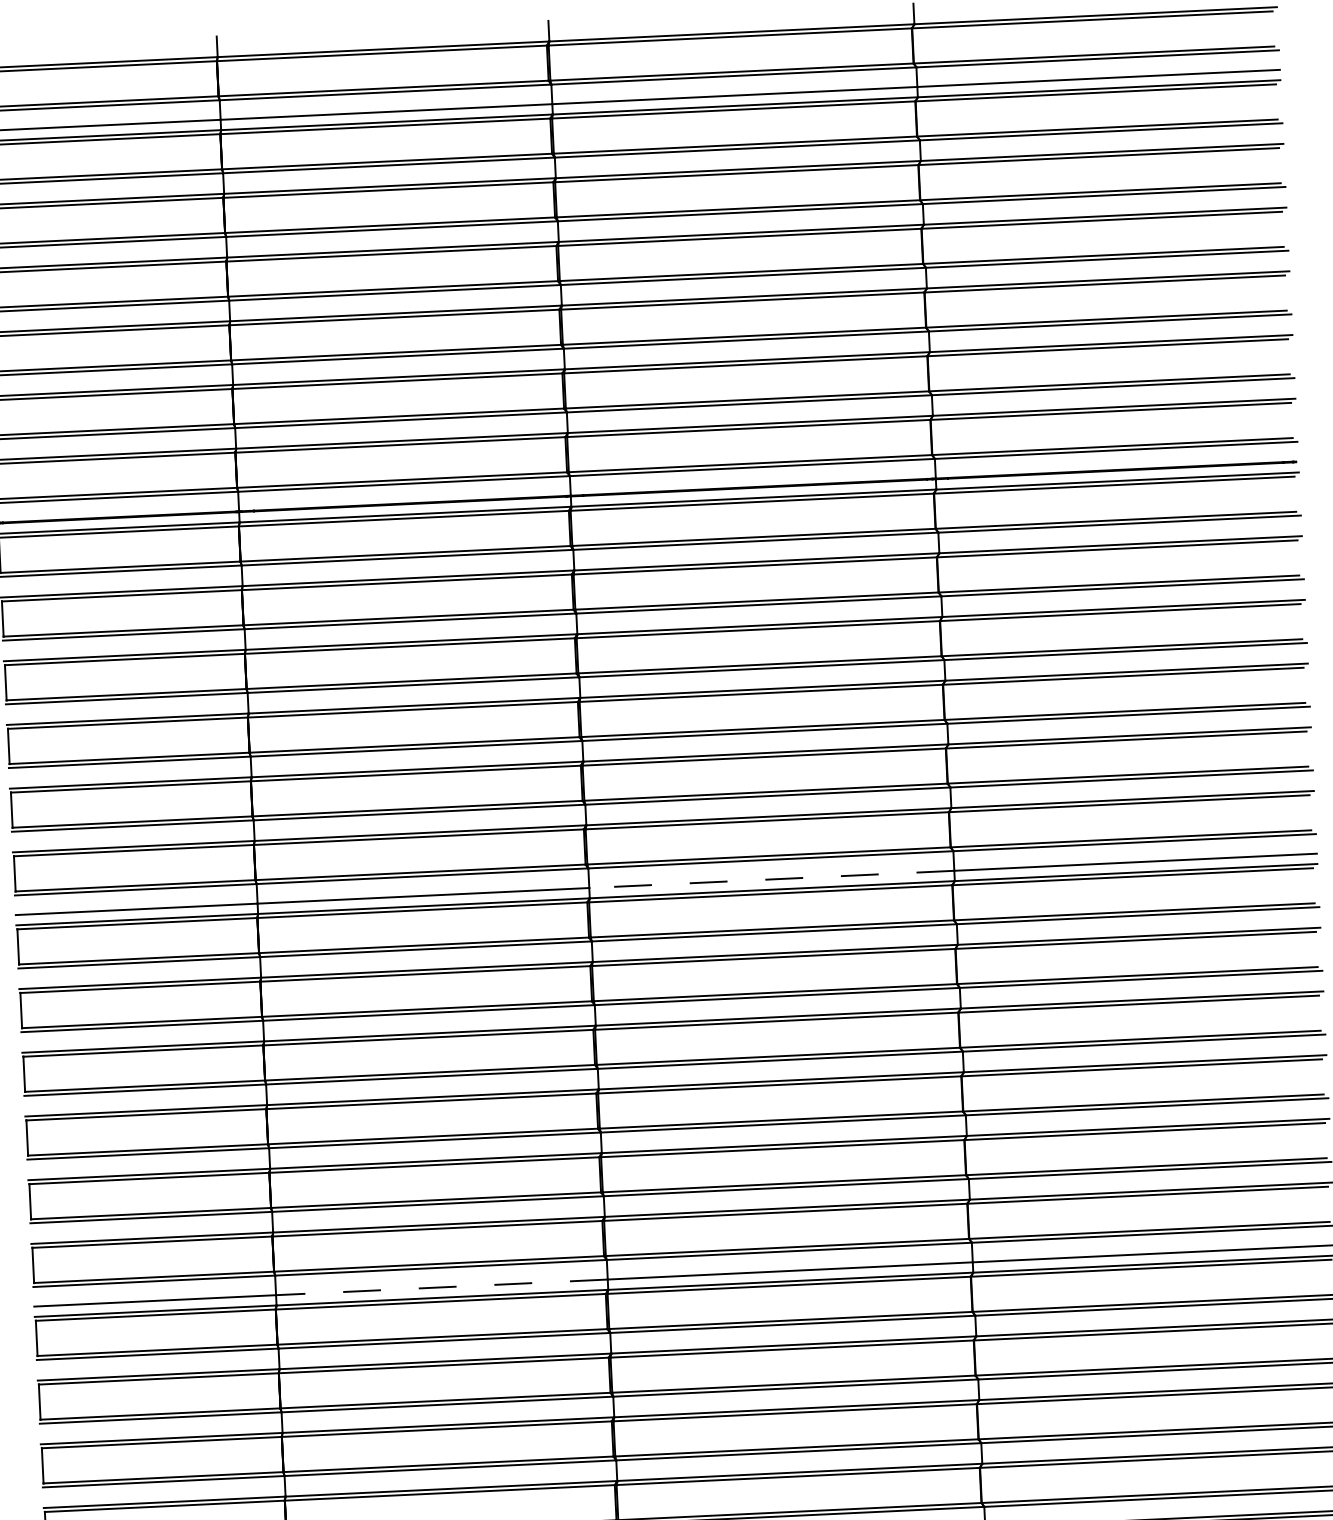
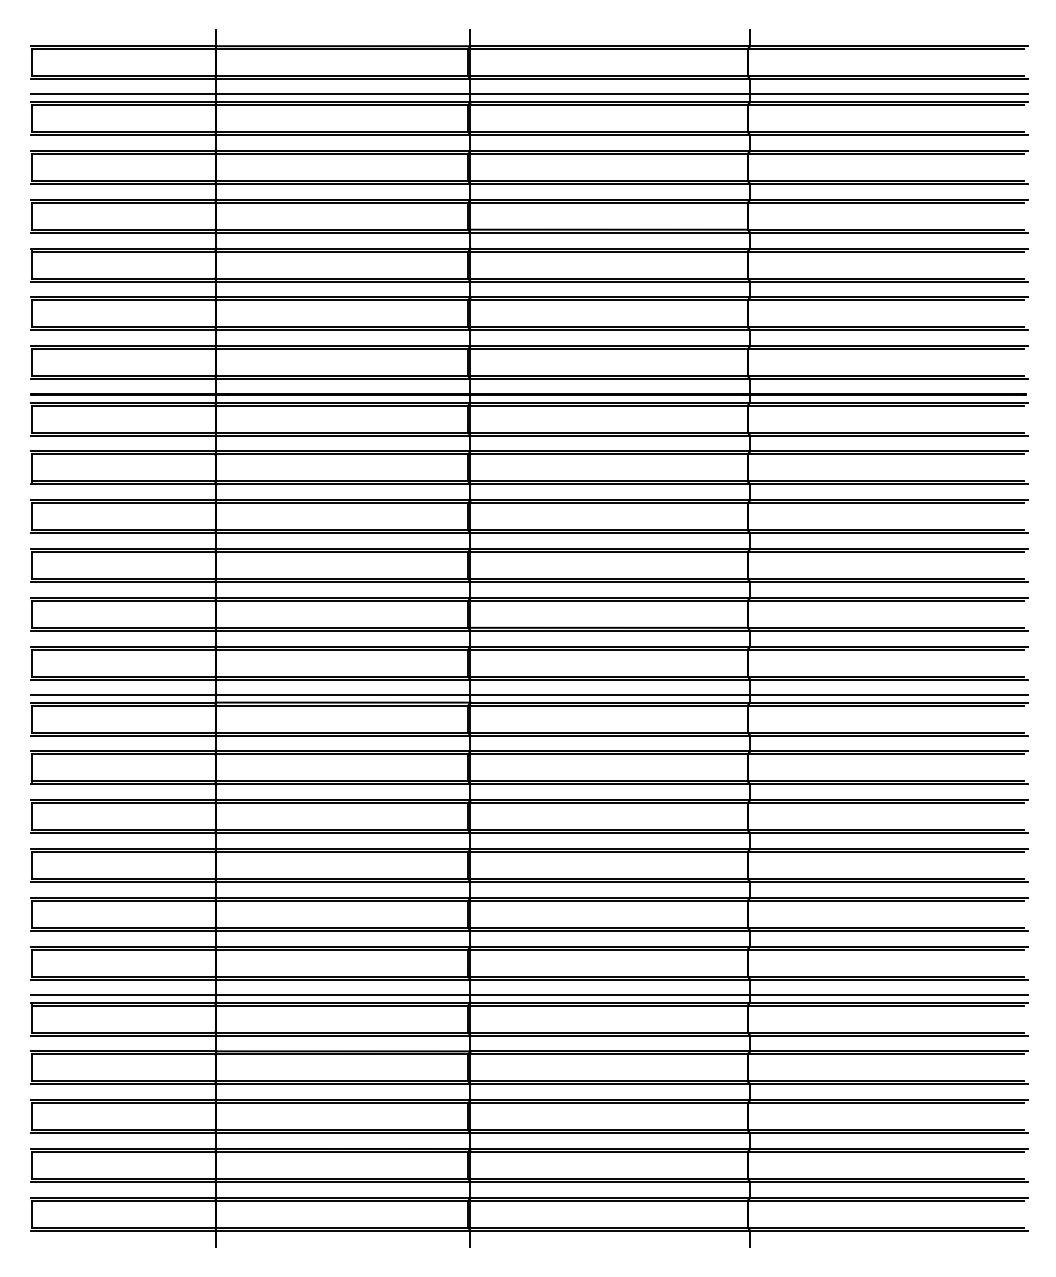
line: (772, 879) -> (610, 694), dashed -> solid
line: (440, 1287) -> (342, 994), dashed -> solid

